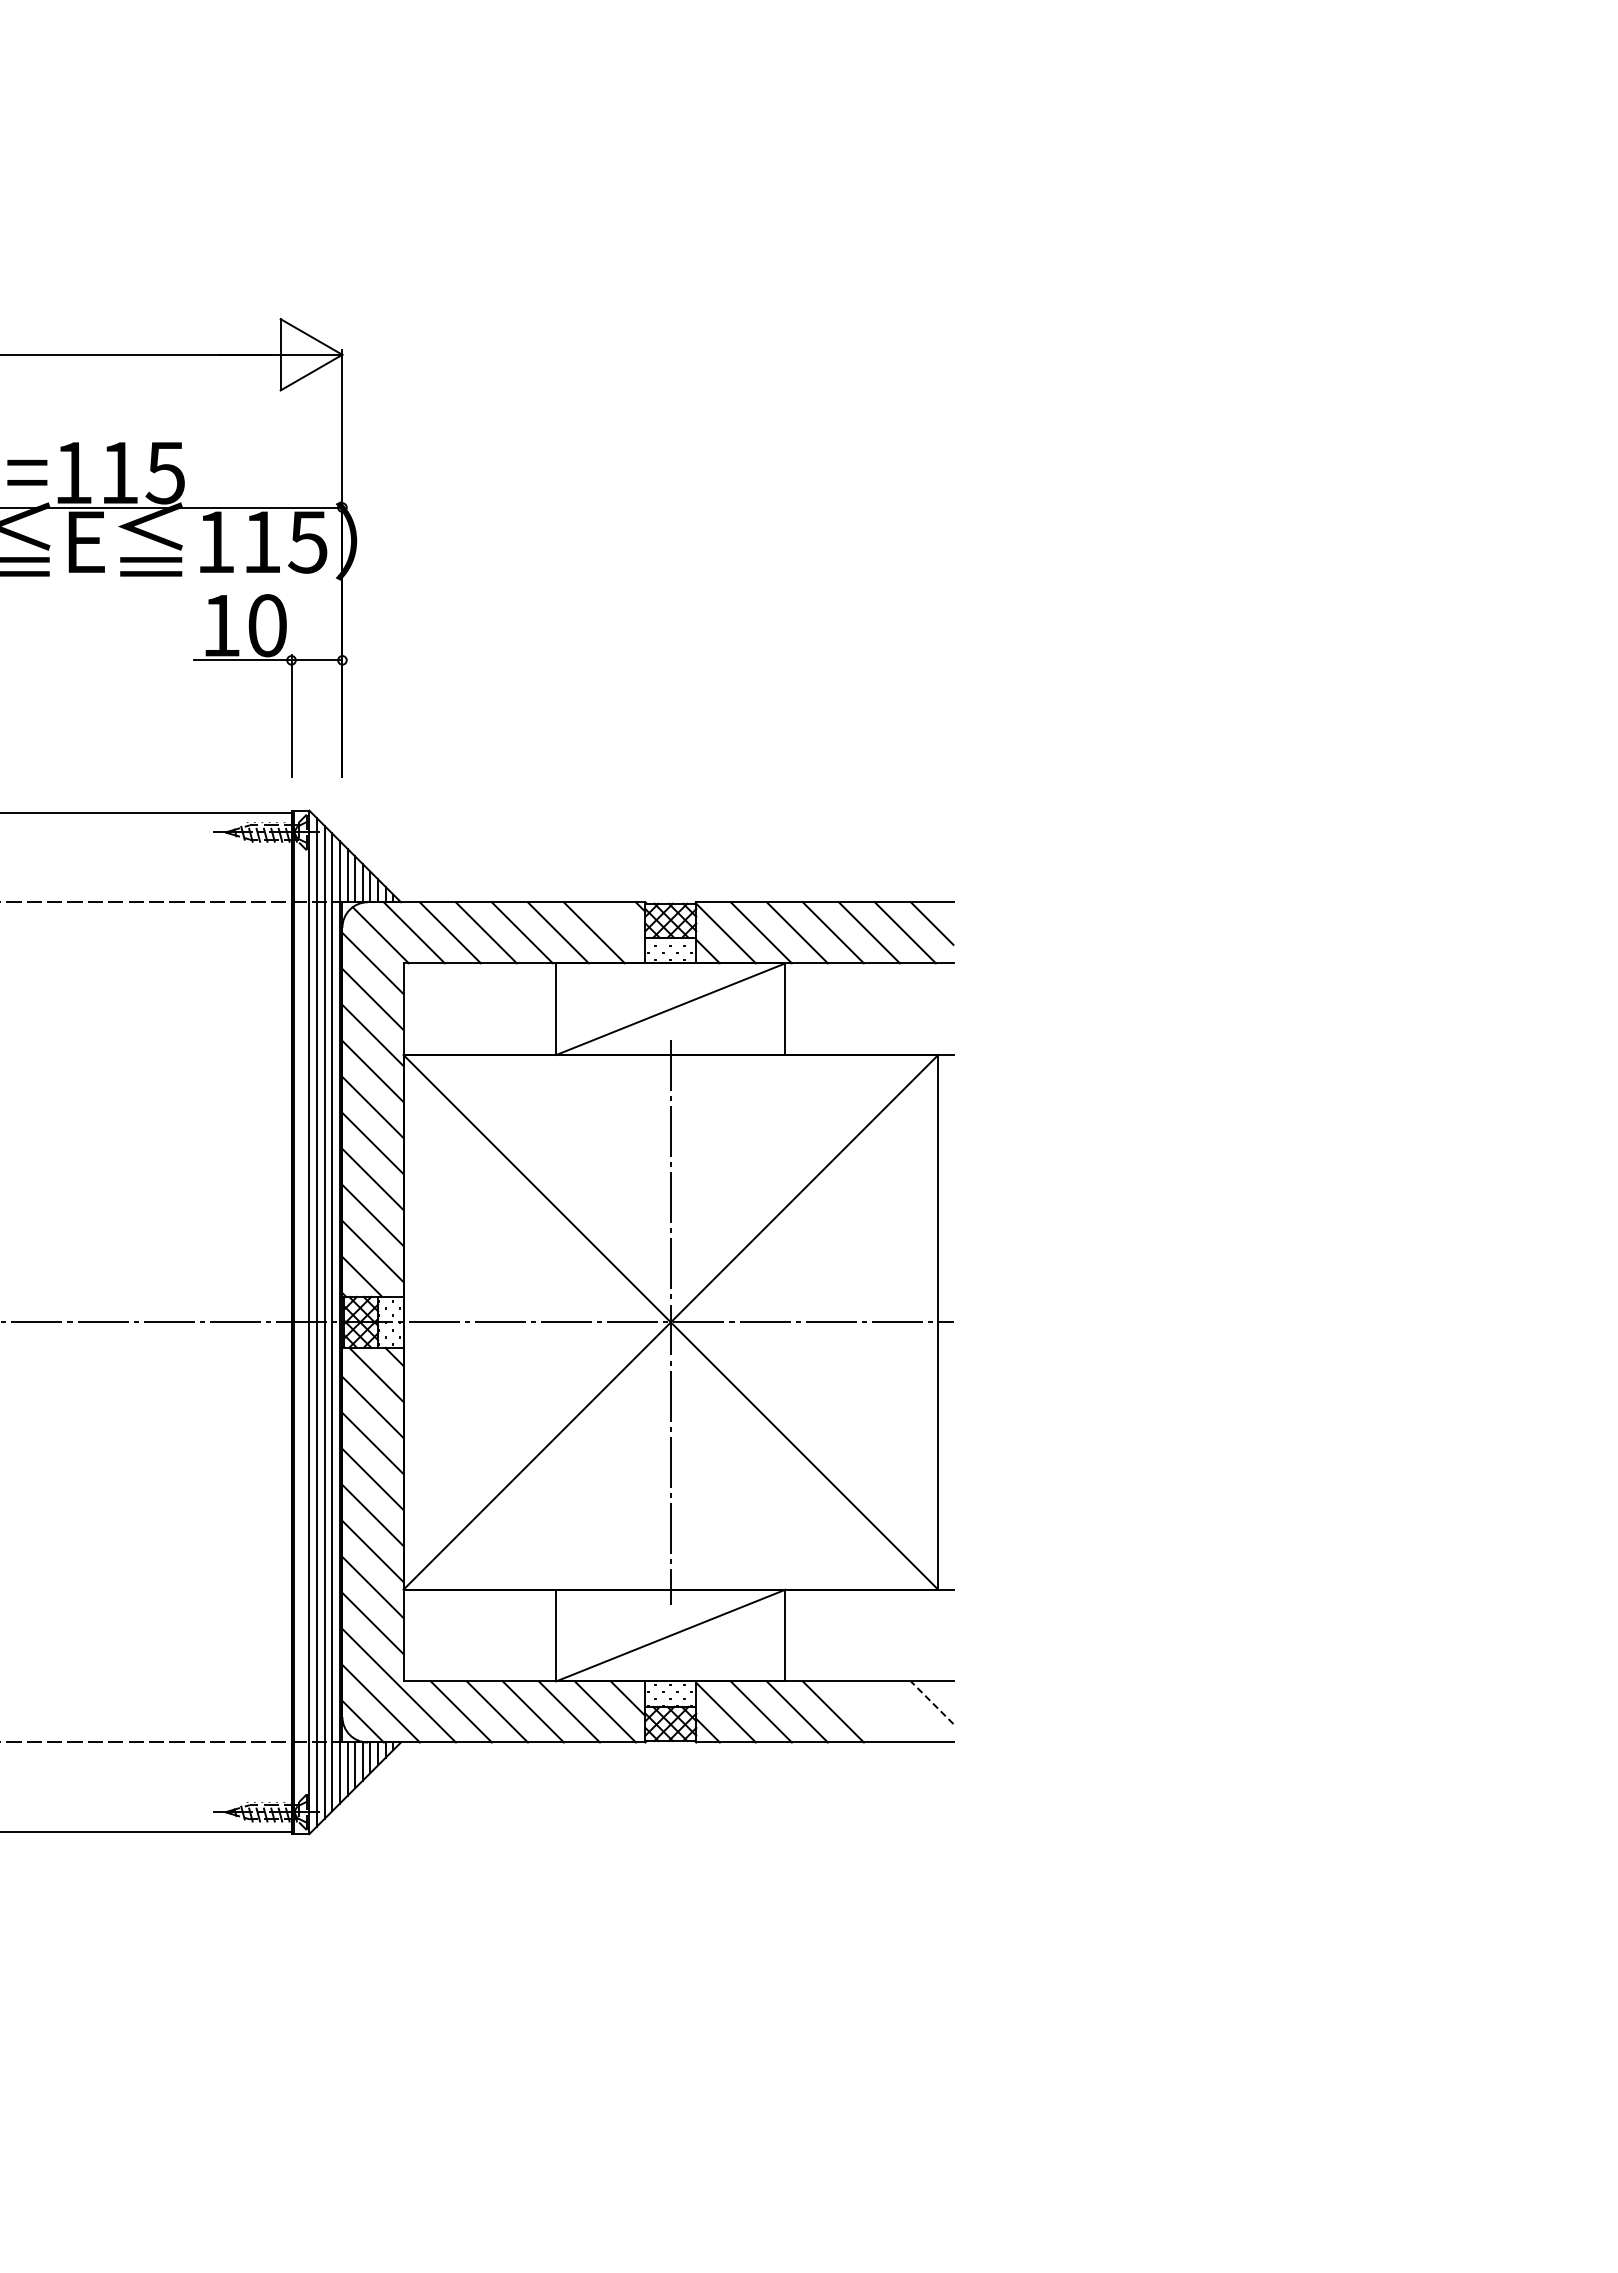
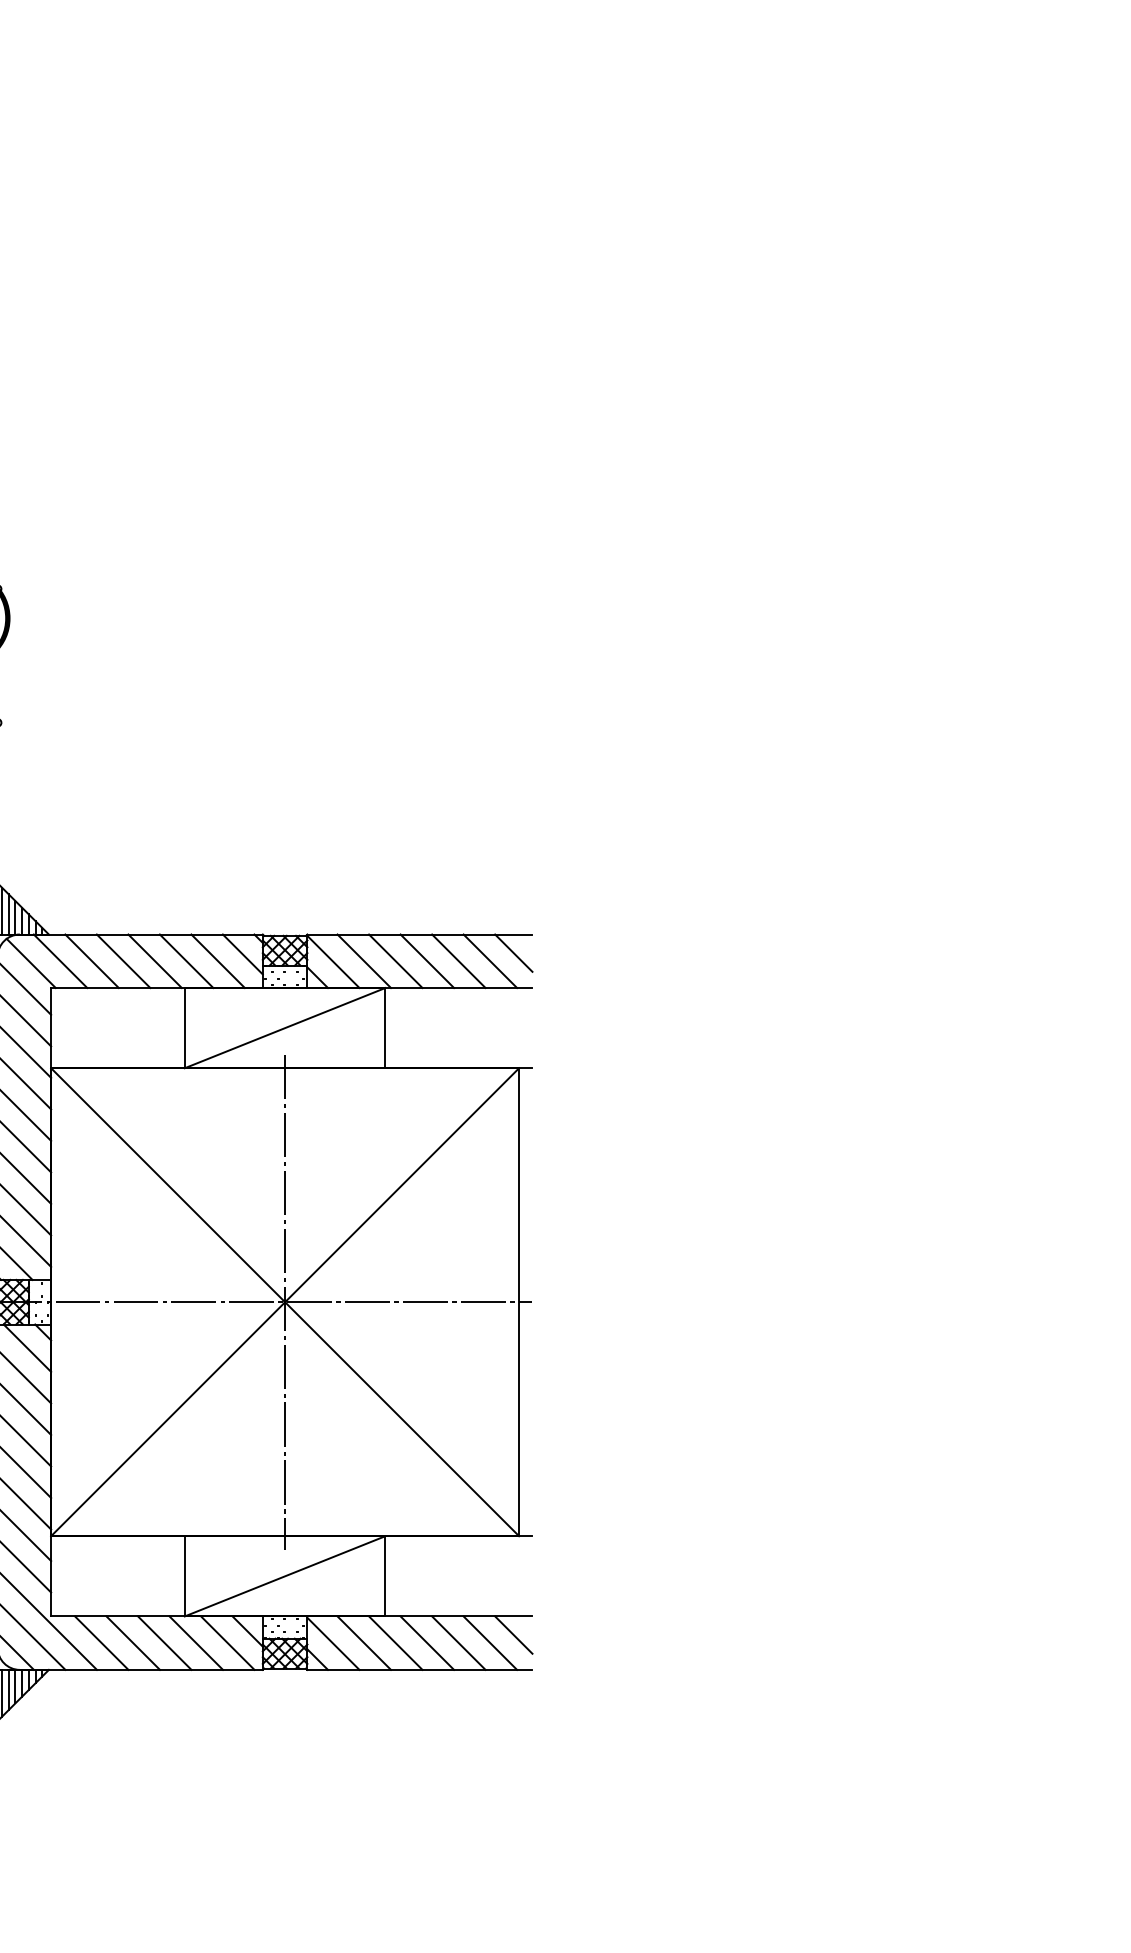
line: (622, 924) -> (242, 953), added
line: (931, 1702) -> (513, 1634), dashed -> solid
line: (868, 1711) -> (458, 1642), added
line: (904, 1711) -> (489, 1642), added

